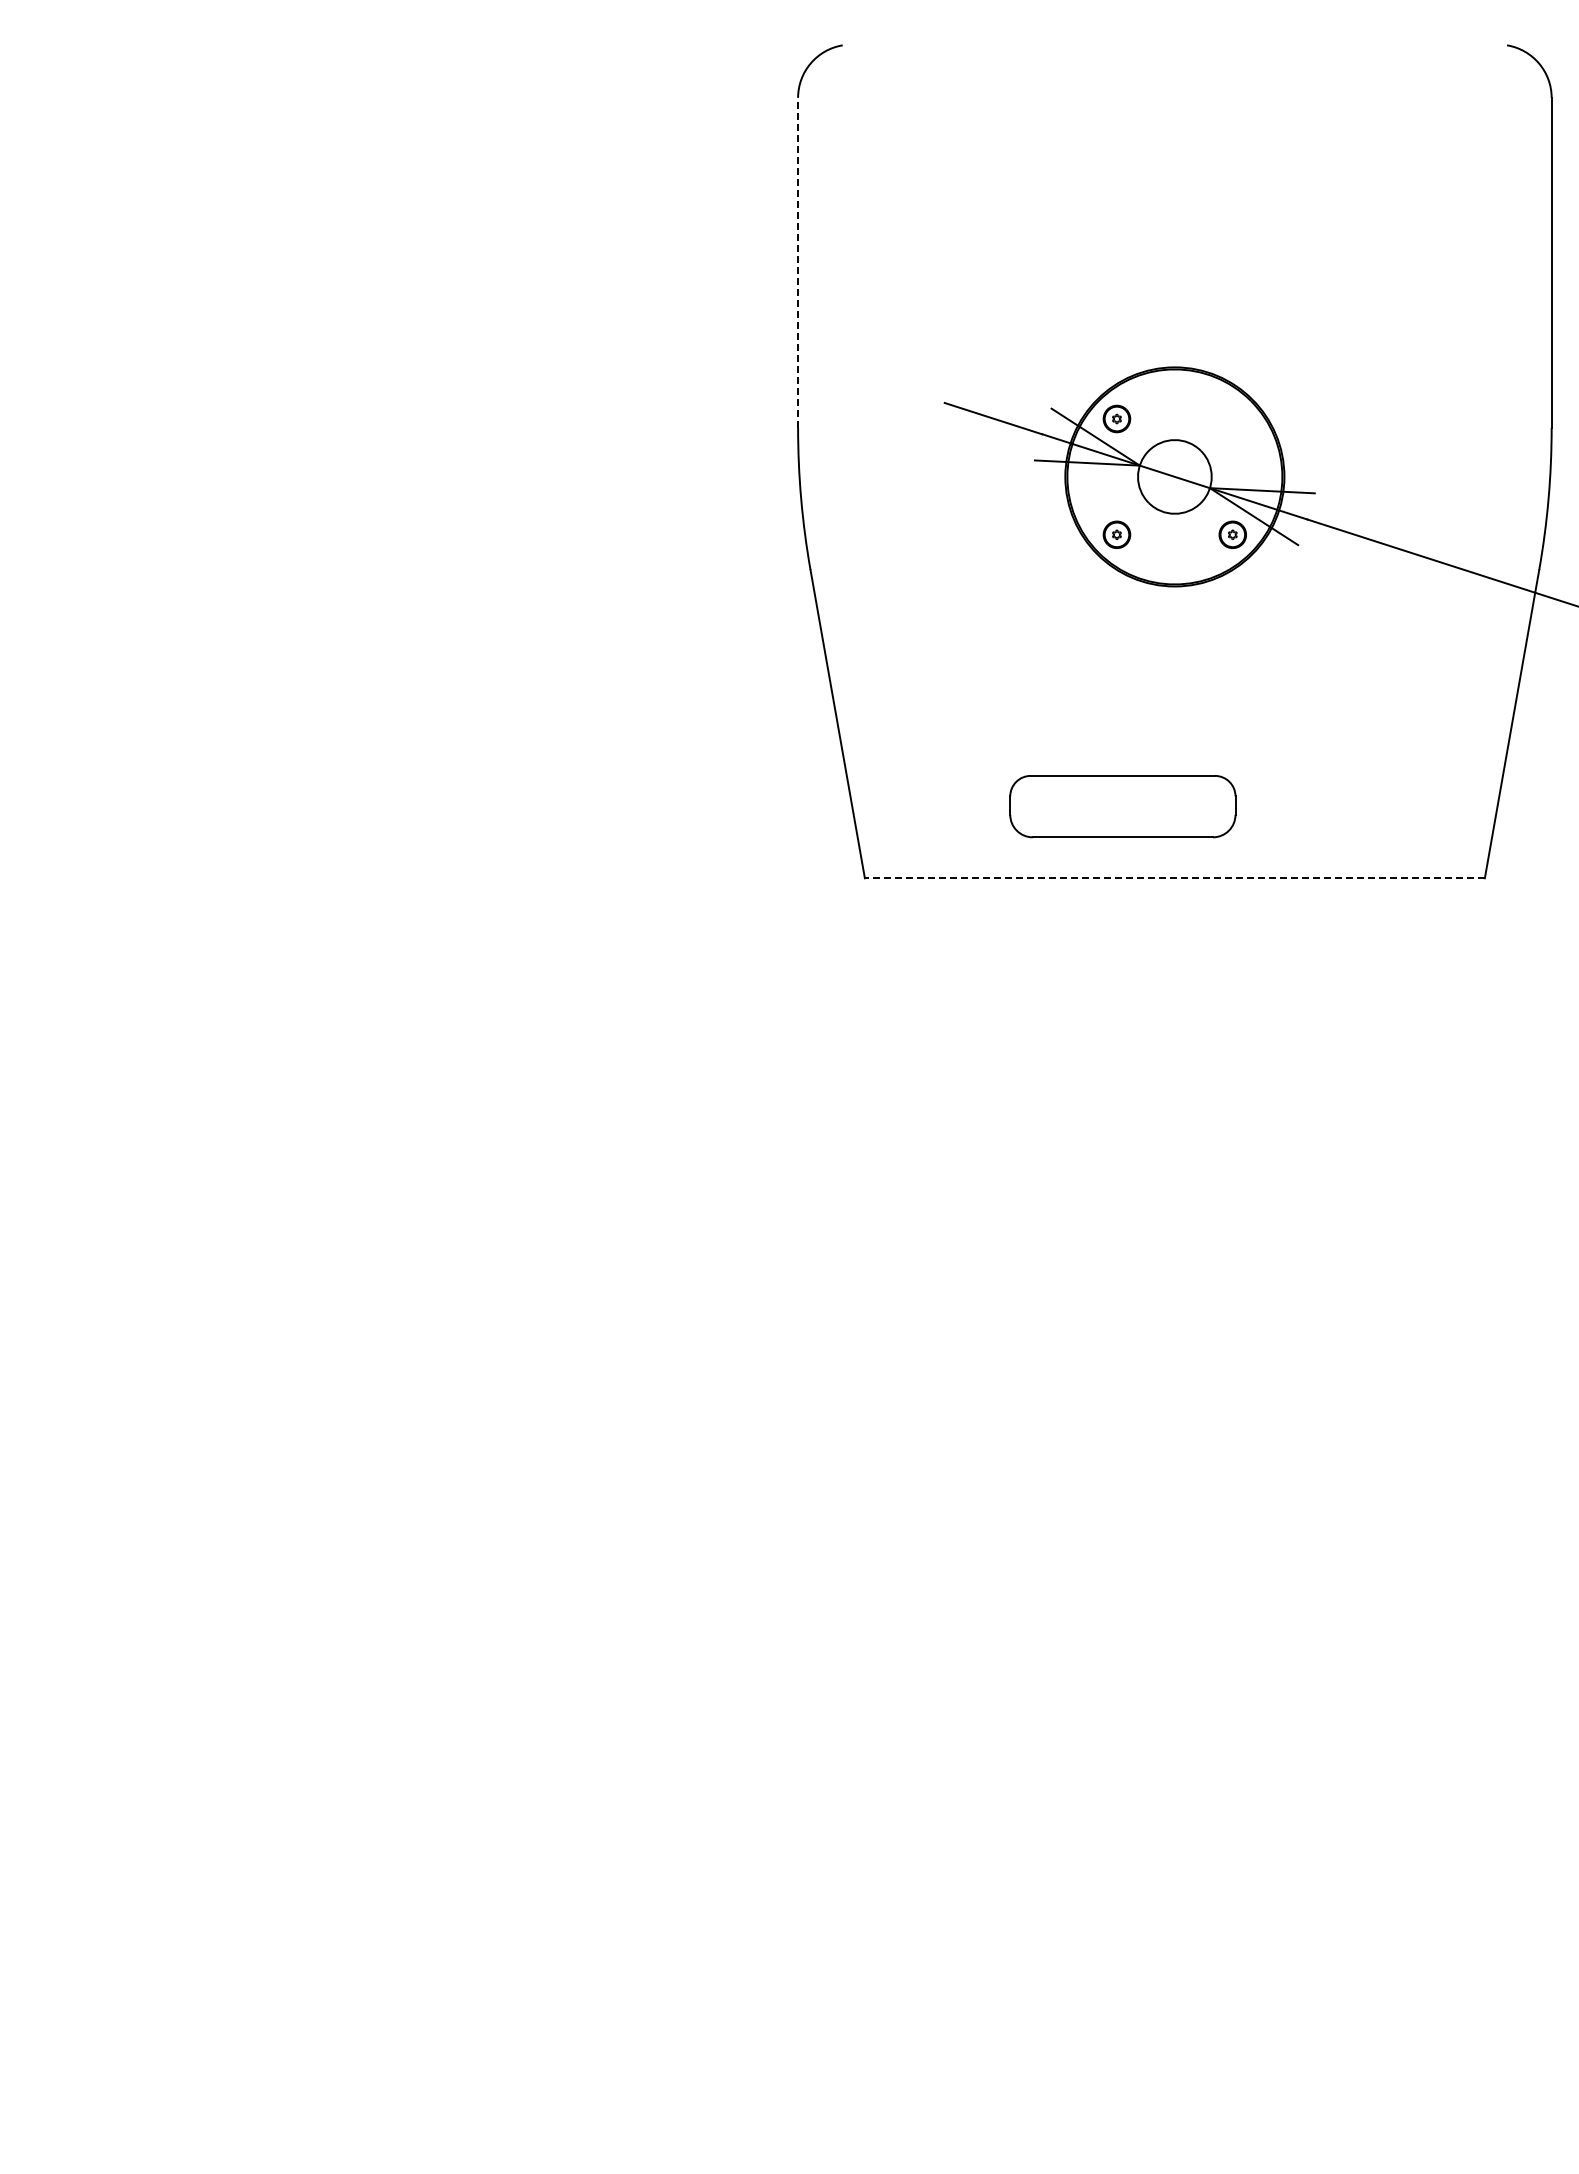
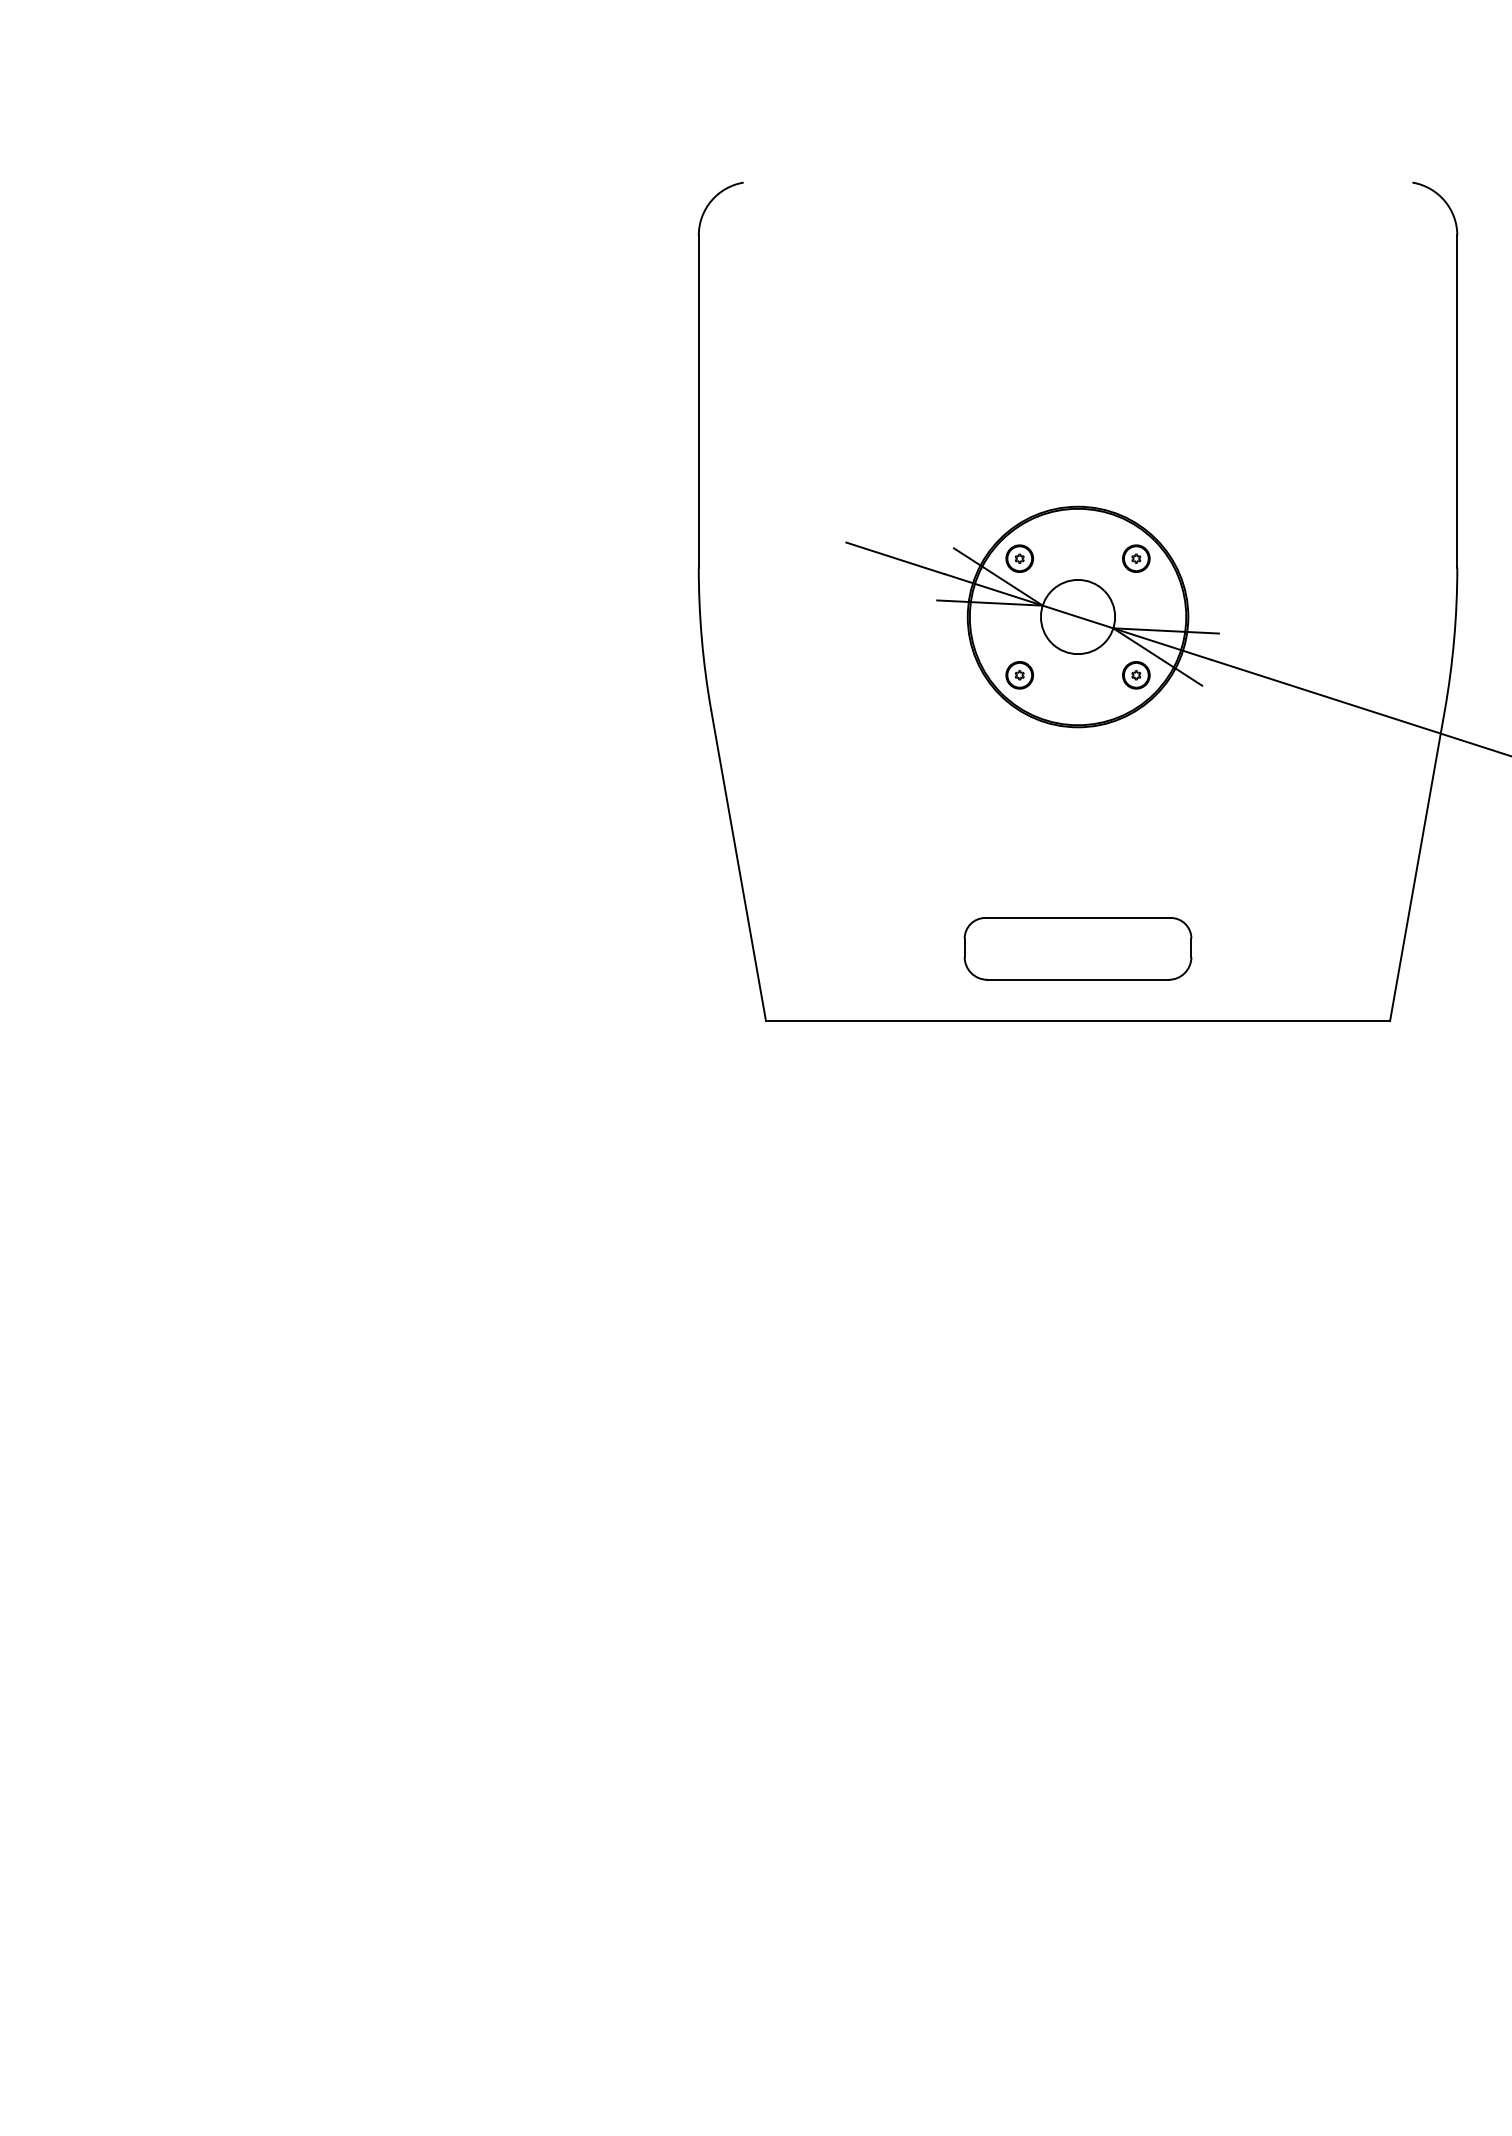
line: (798, 262) -> (699, 401), dashed -> solid
part: (1232, 418) -> (1136, 558), added
part: (1122, 806) -> (1077, 948), moved
line: (1174, 878) -> (1077, 1021), dashed -> solid

